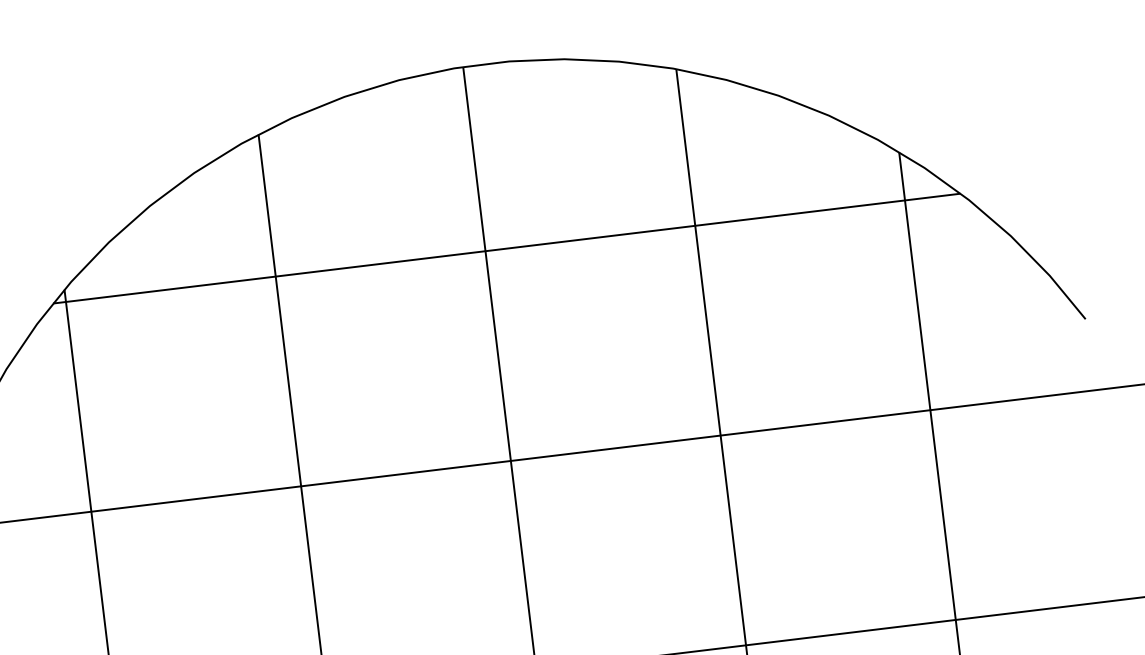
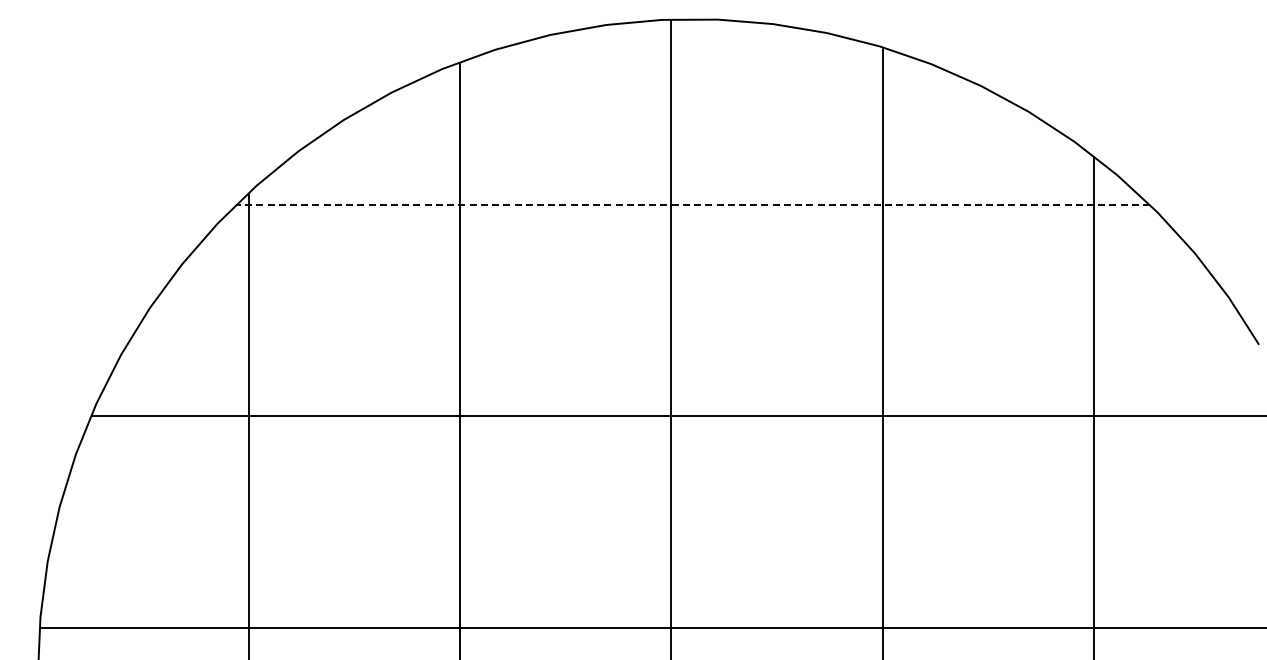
line: (506, 249) -> (692, 205), solid -> dashed

